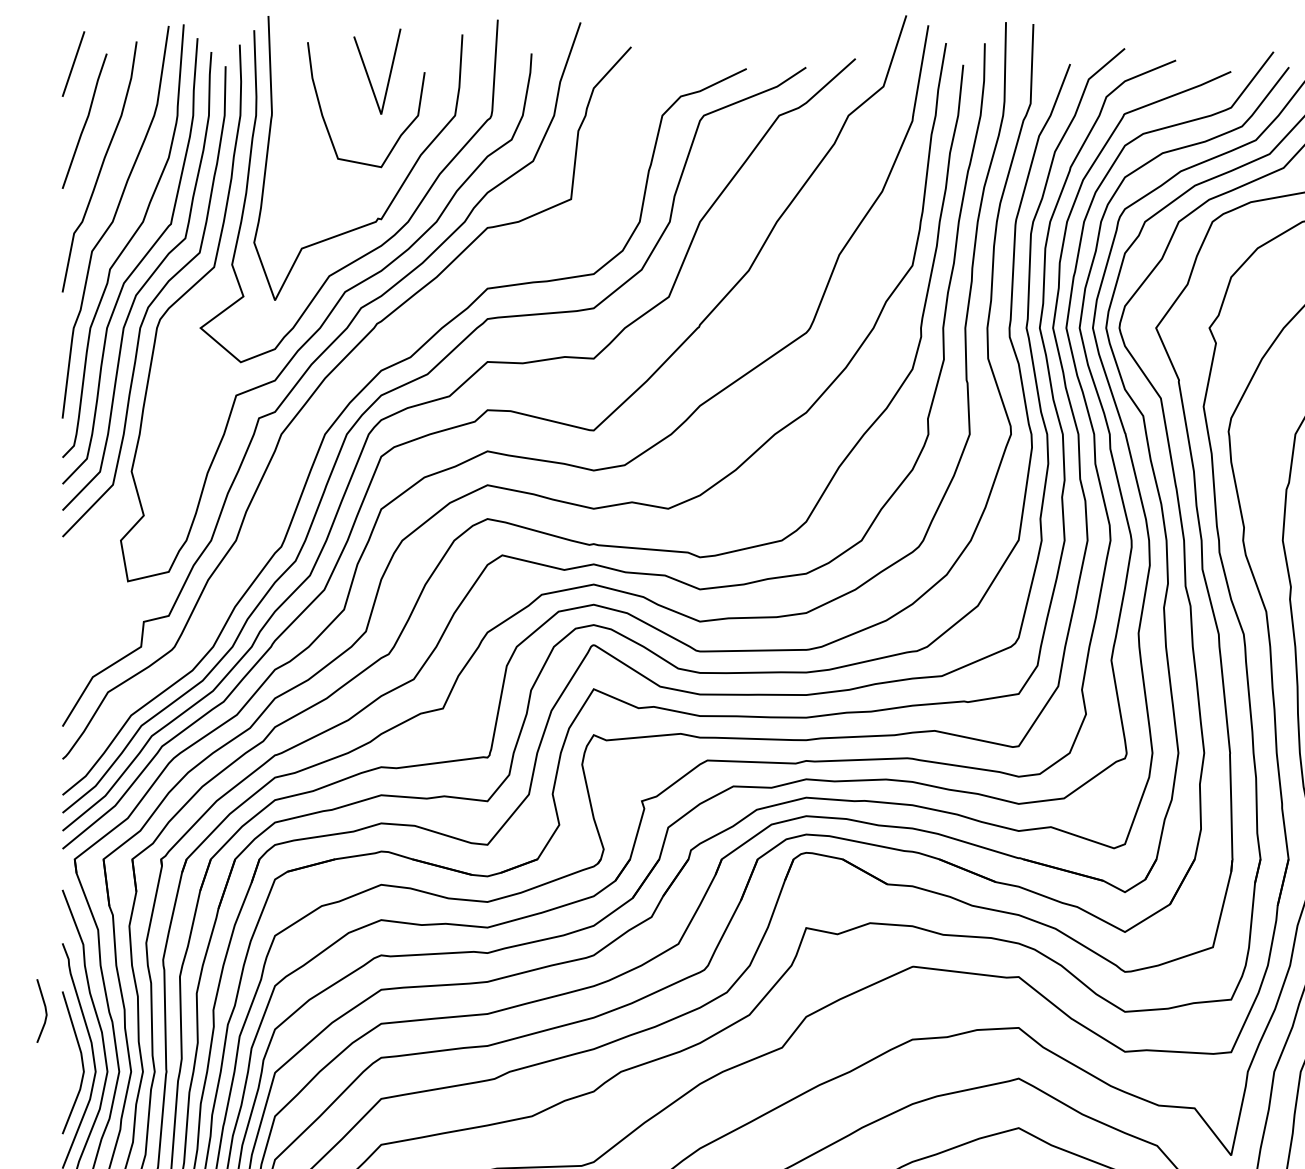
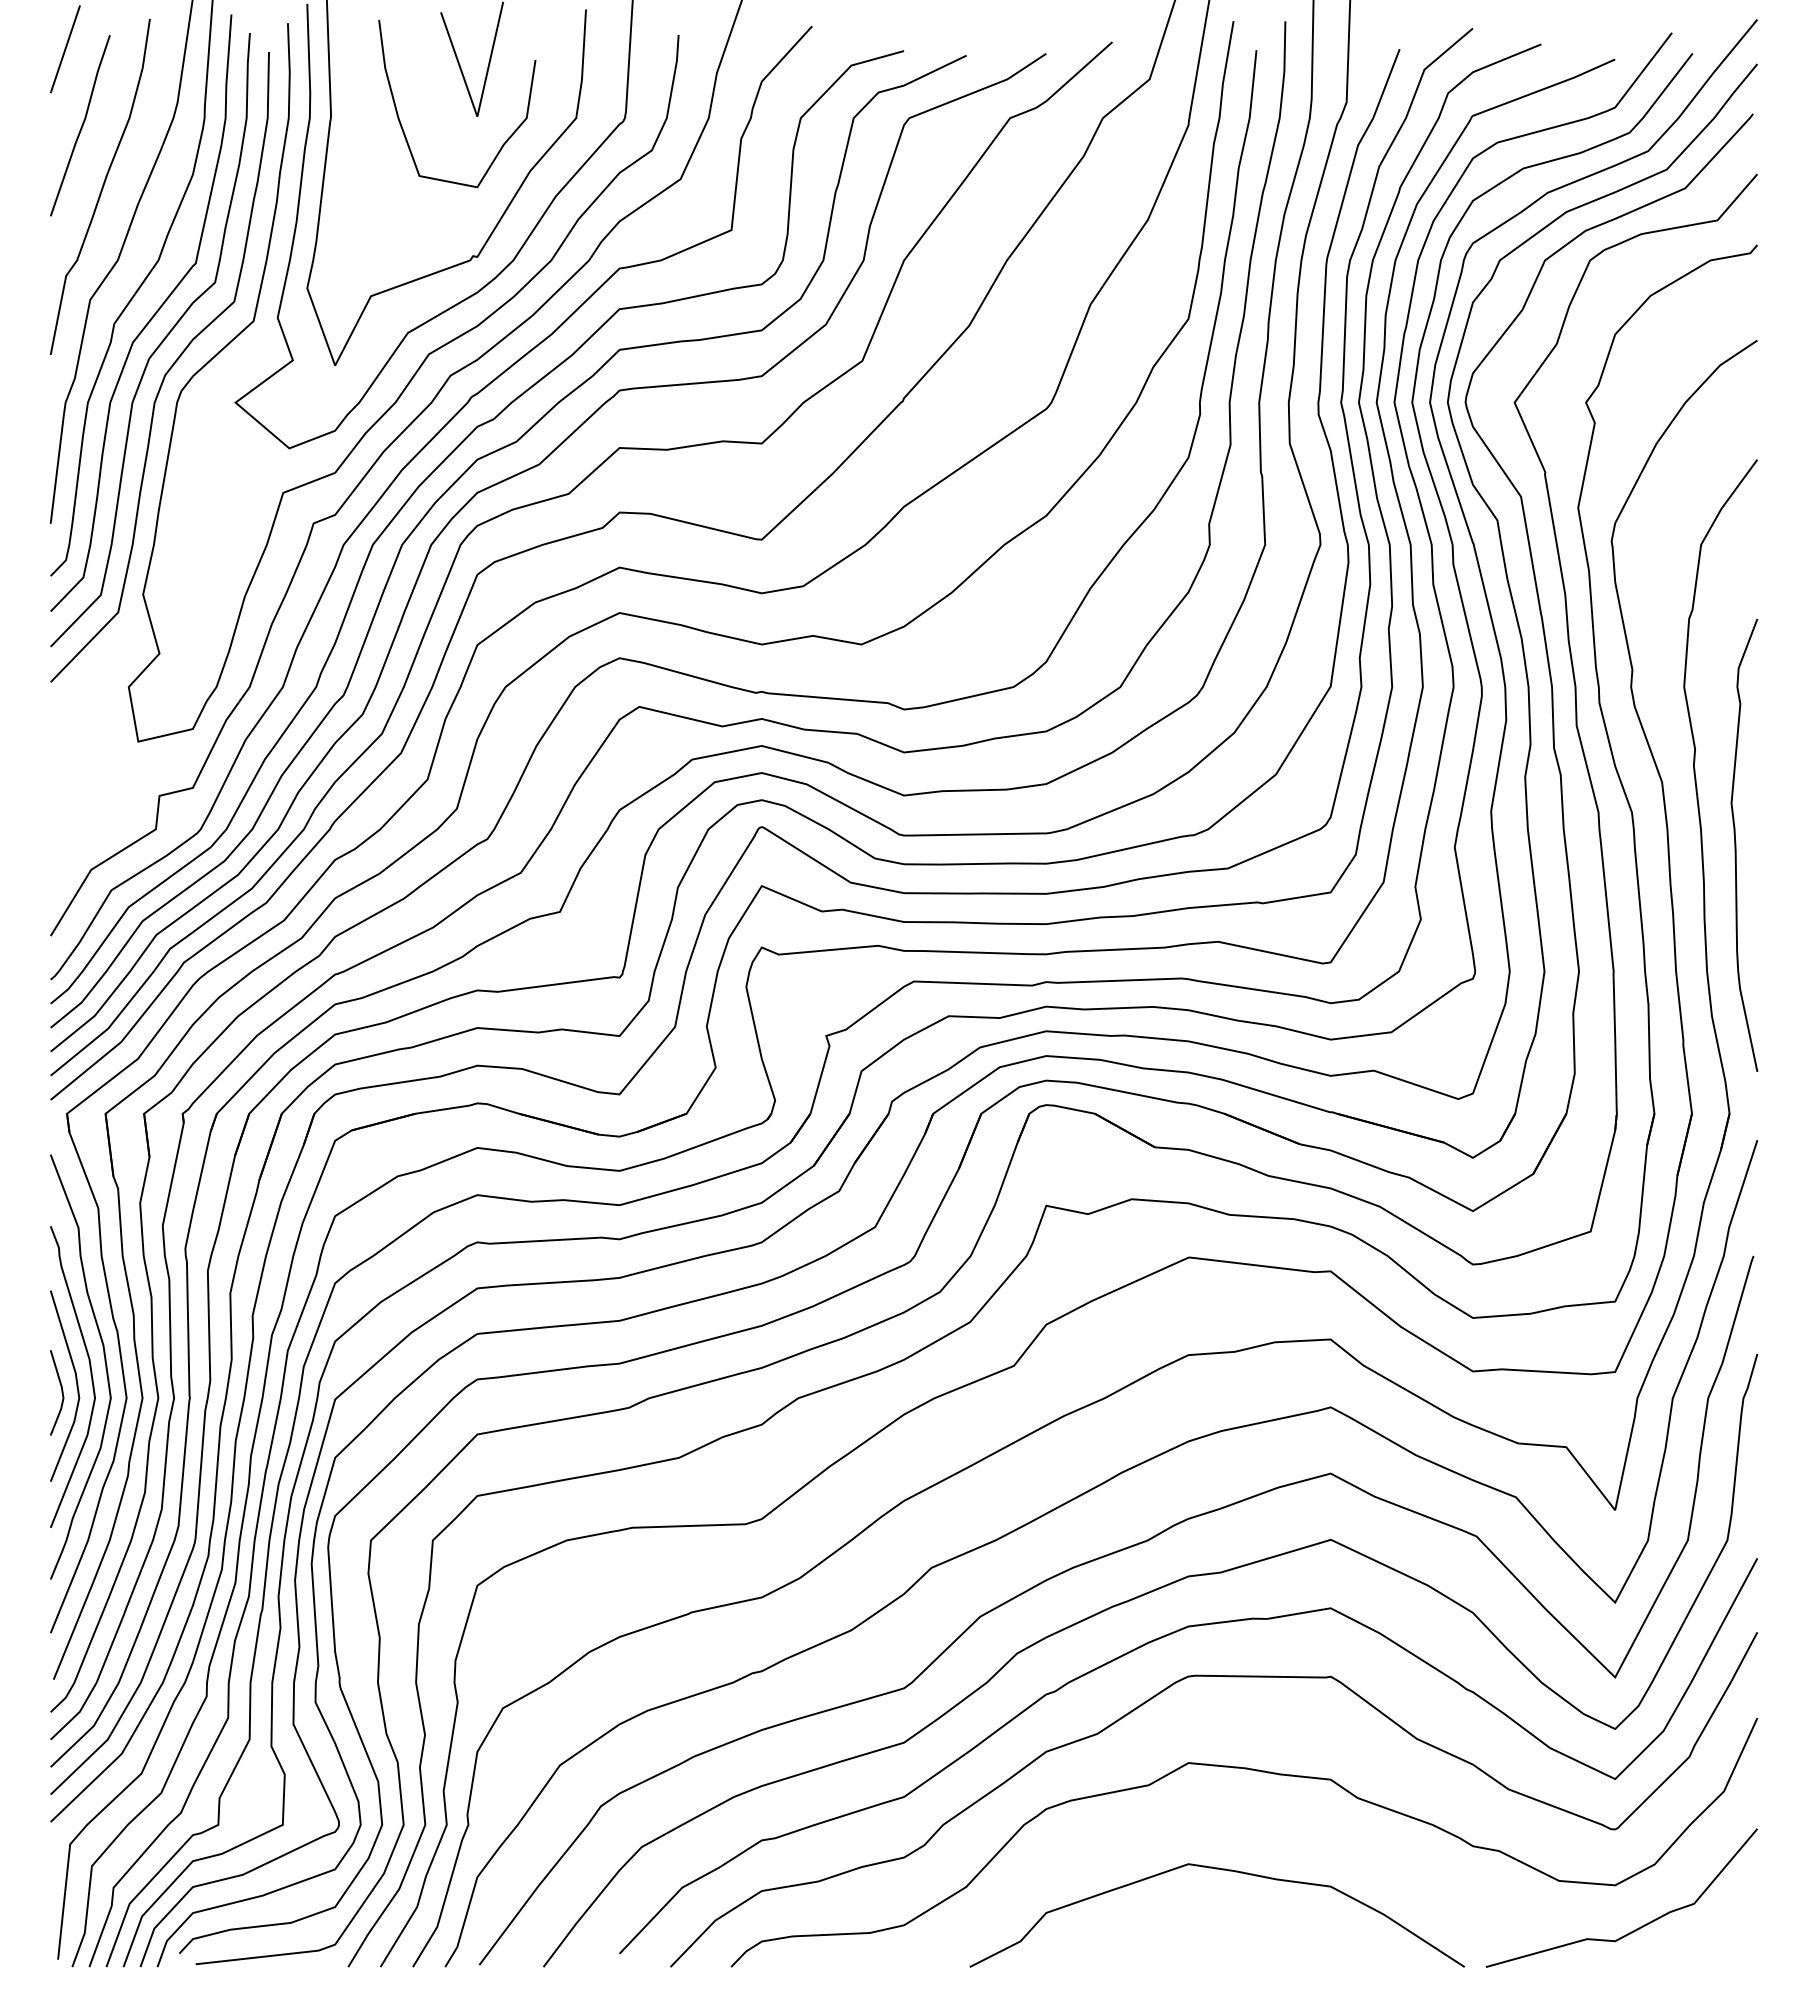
curve: (344, 384) -> (428, 478), added
line: (45, 1010) -> (61, 1392), moved

